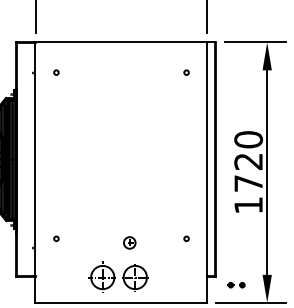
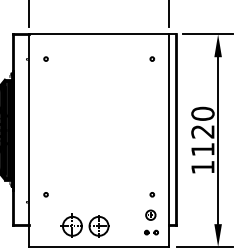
text: (248, 183) -> (202, 149), 1720 -> 1120
part: (129, 242) -> (150, 214), moved
part: (118, 276) -> (85, 225), moved
part: (236, 285) -> (151, 232), moved

